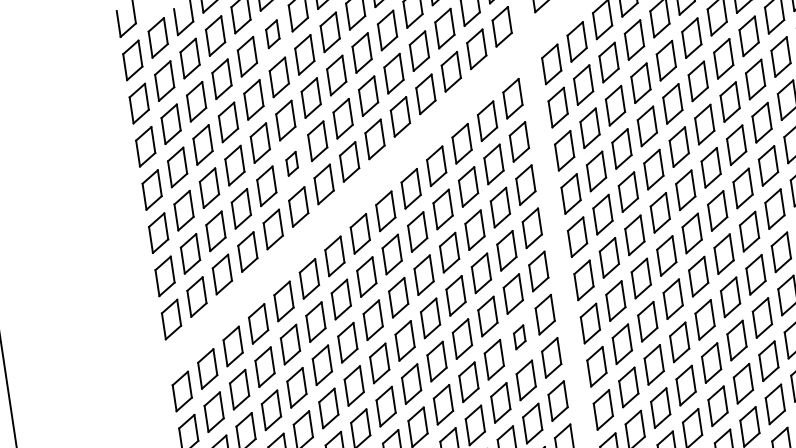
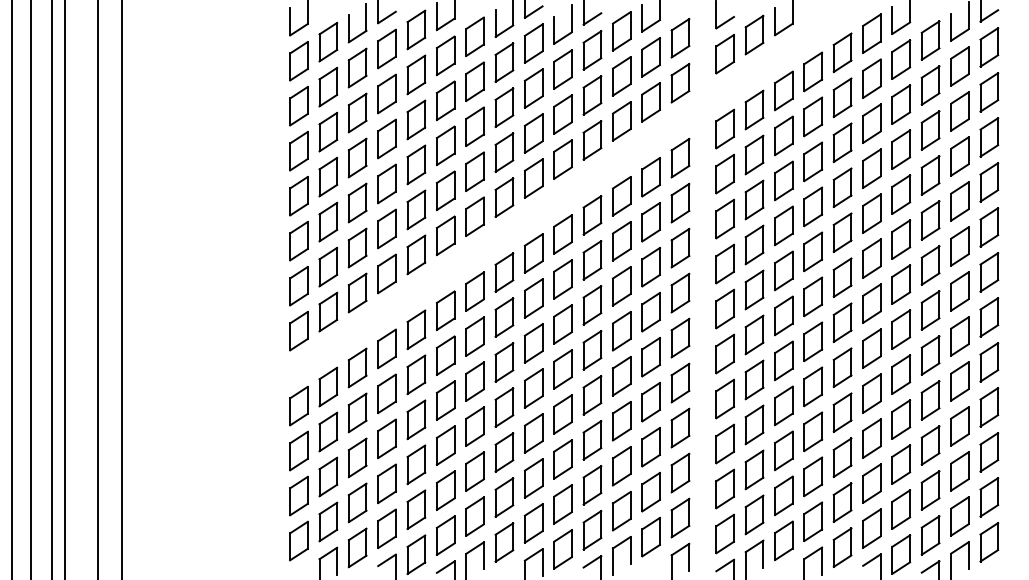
part: (272, 33) -> (445, 55), size x1.43
part: (292, 163) -> (445, 190), size x1.67
part: (519, 337) -> (650, 402), size x1.67

